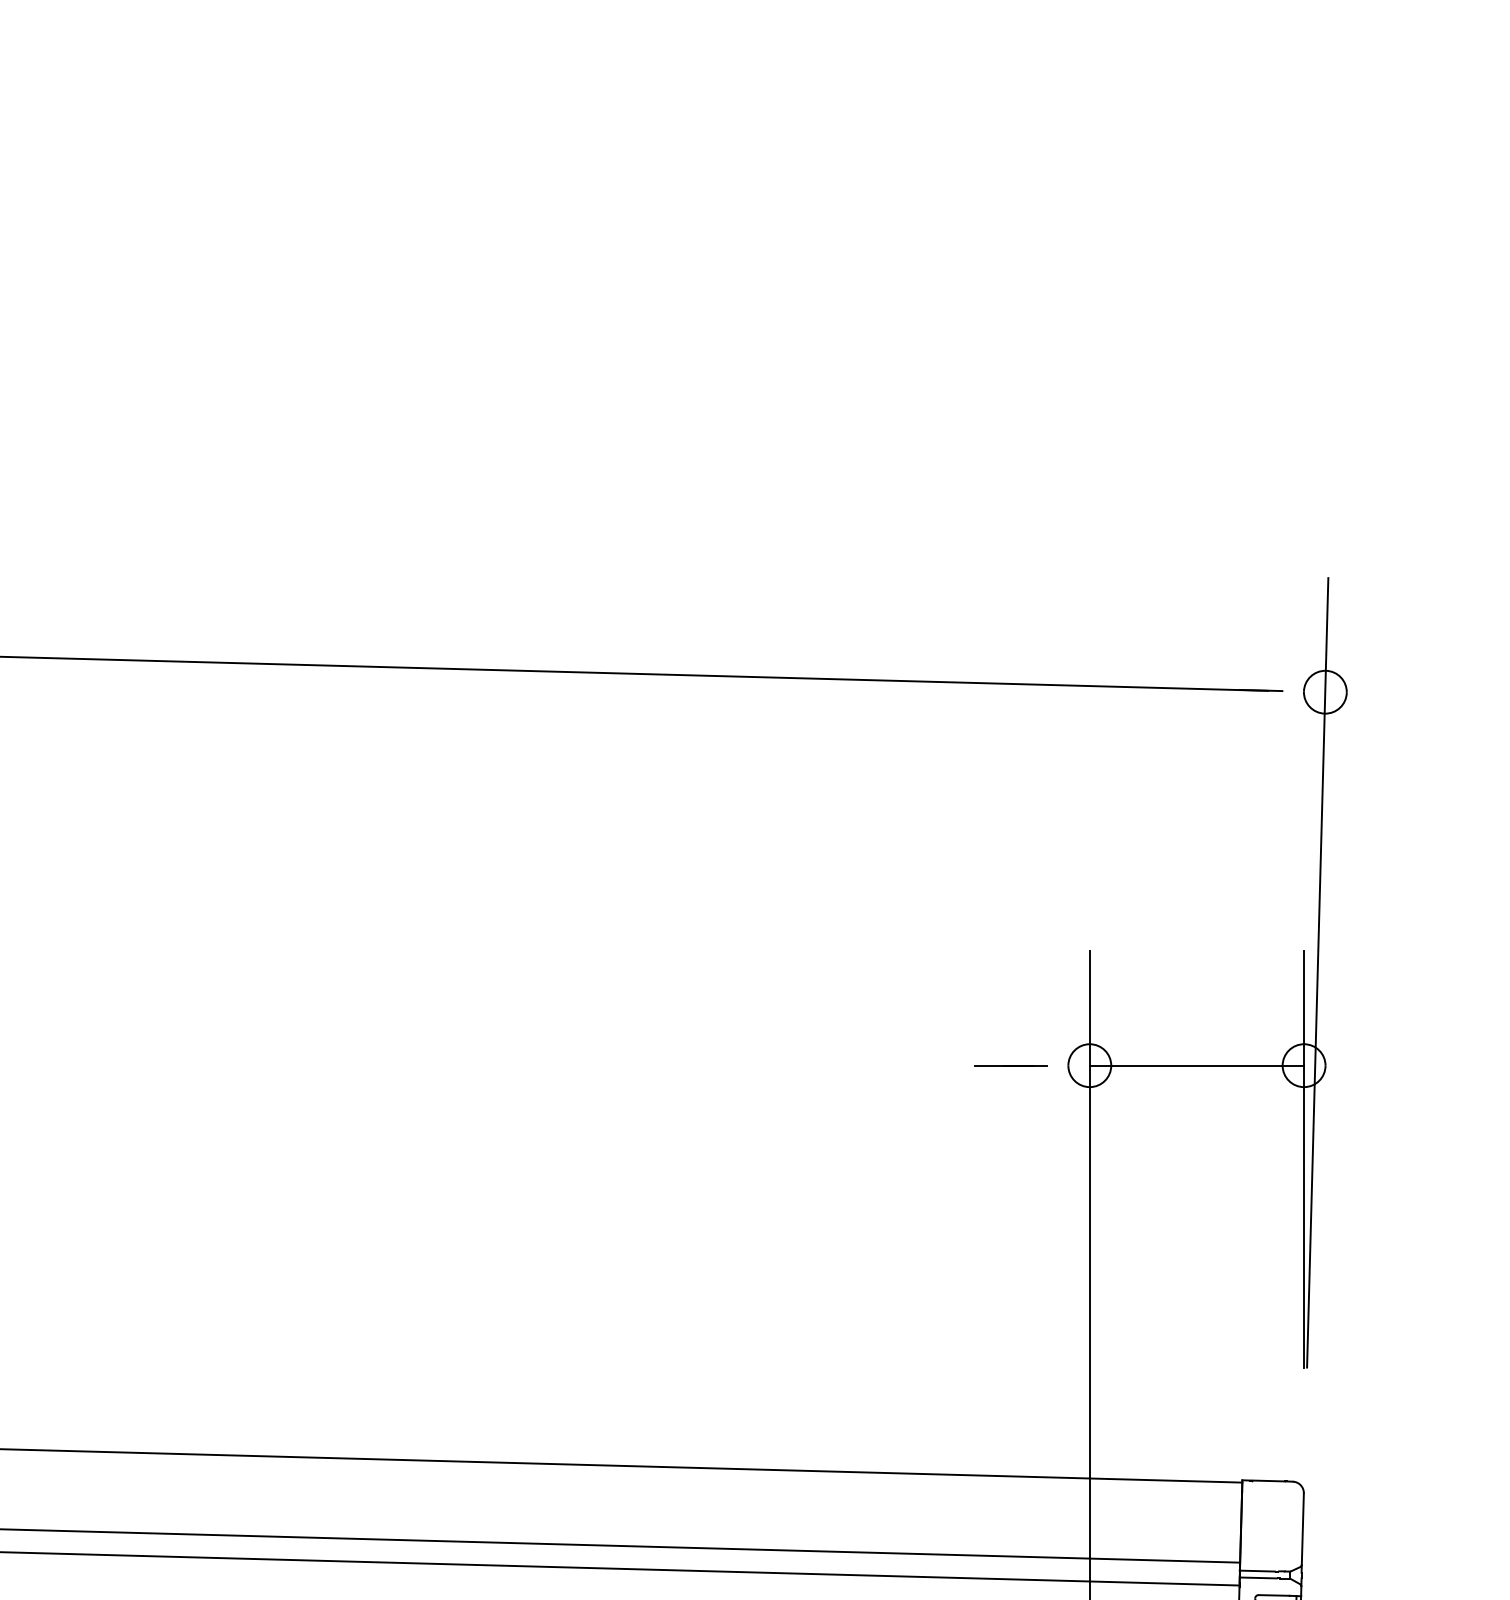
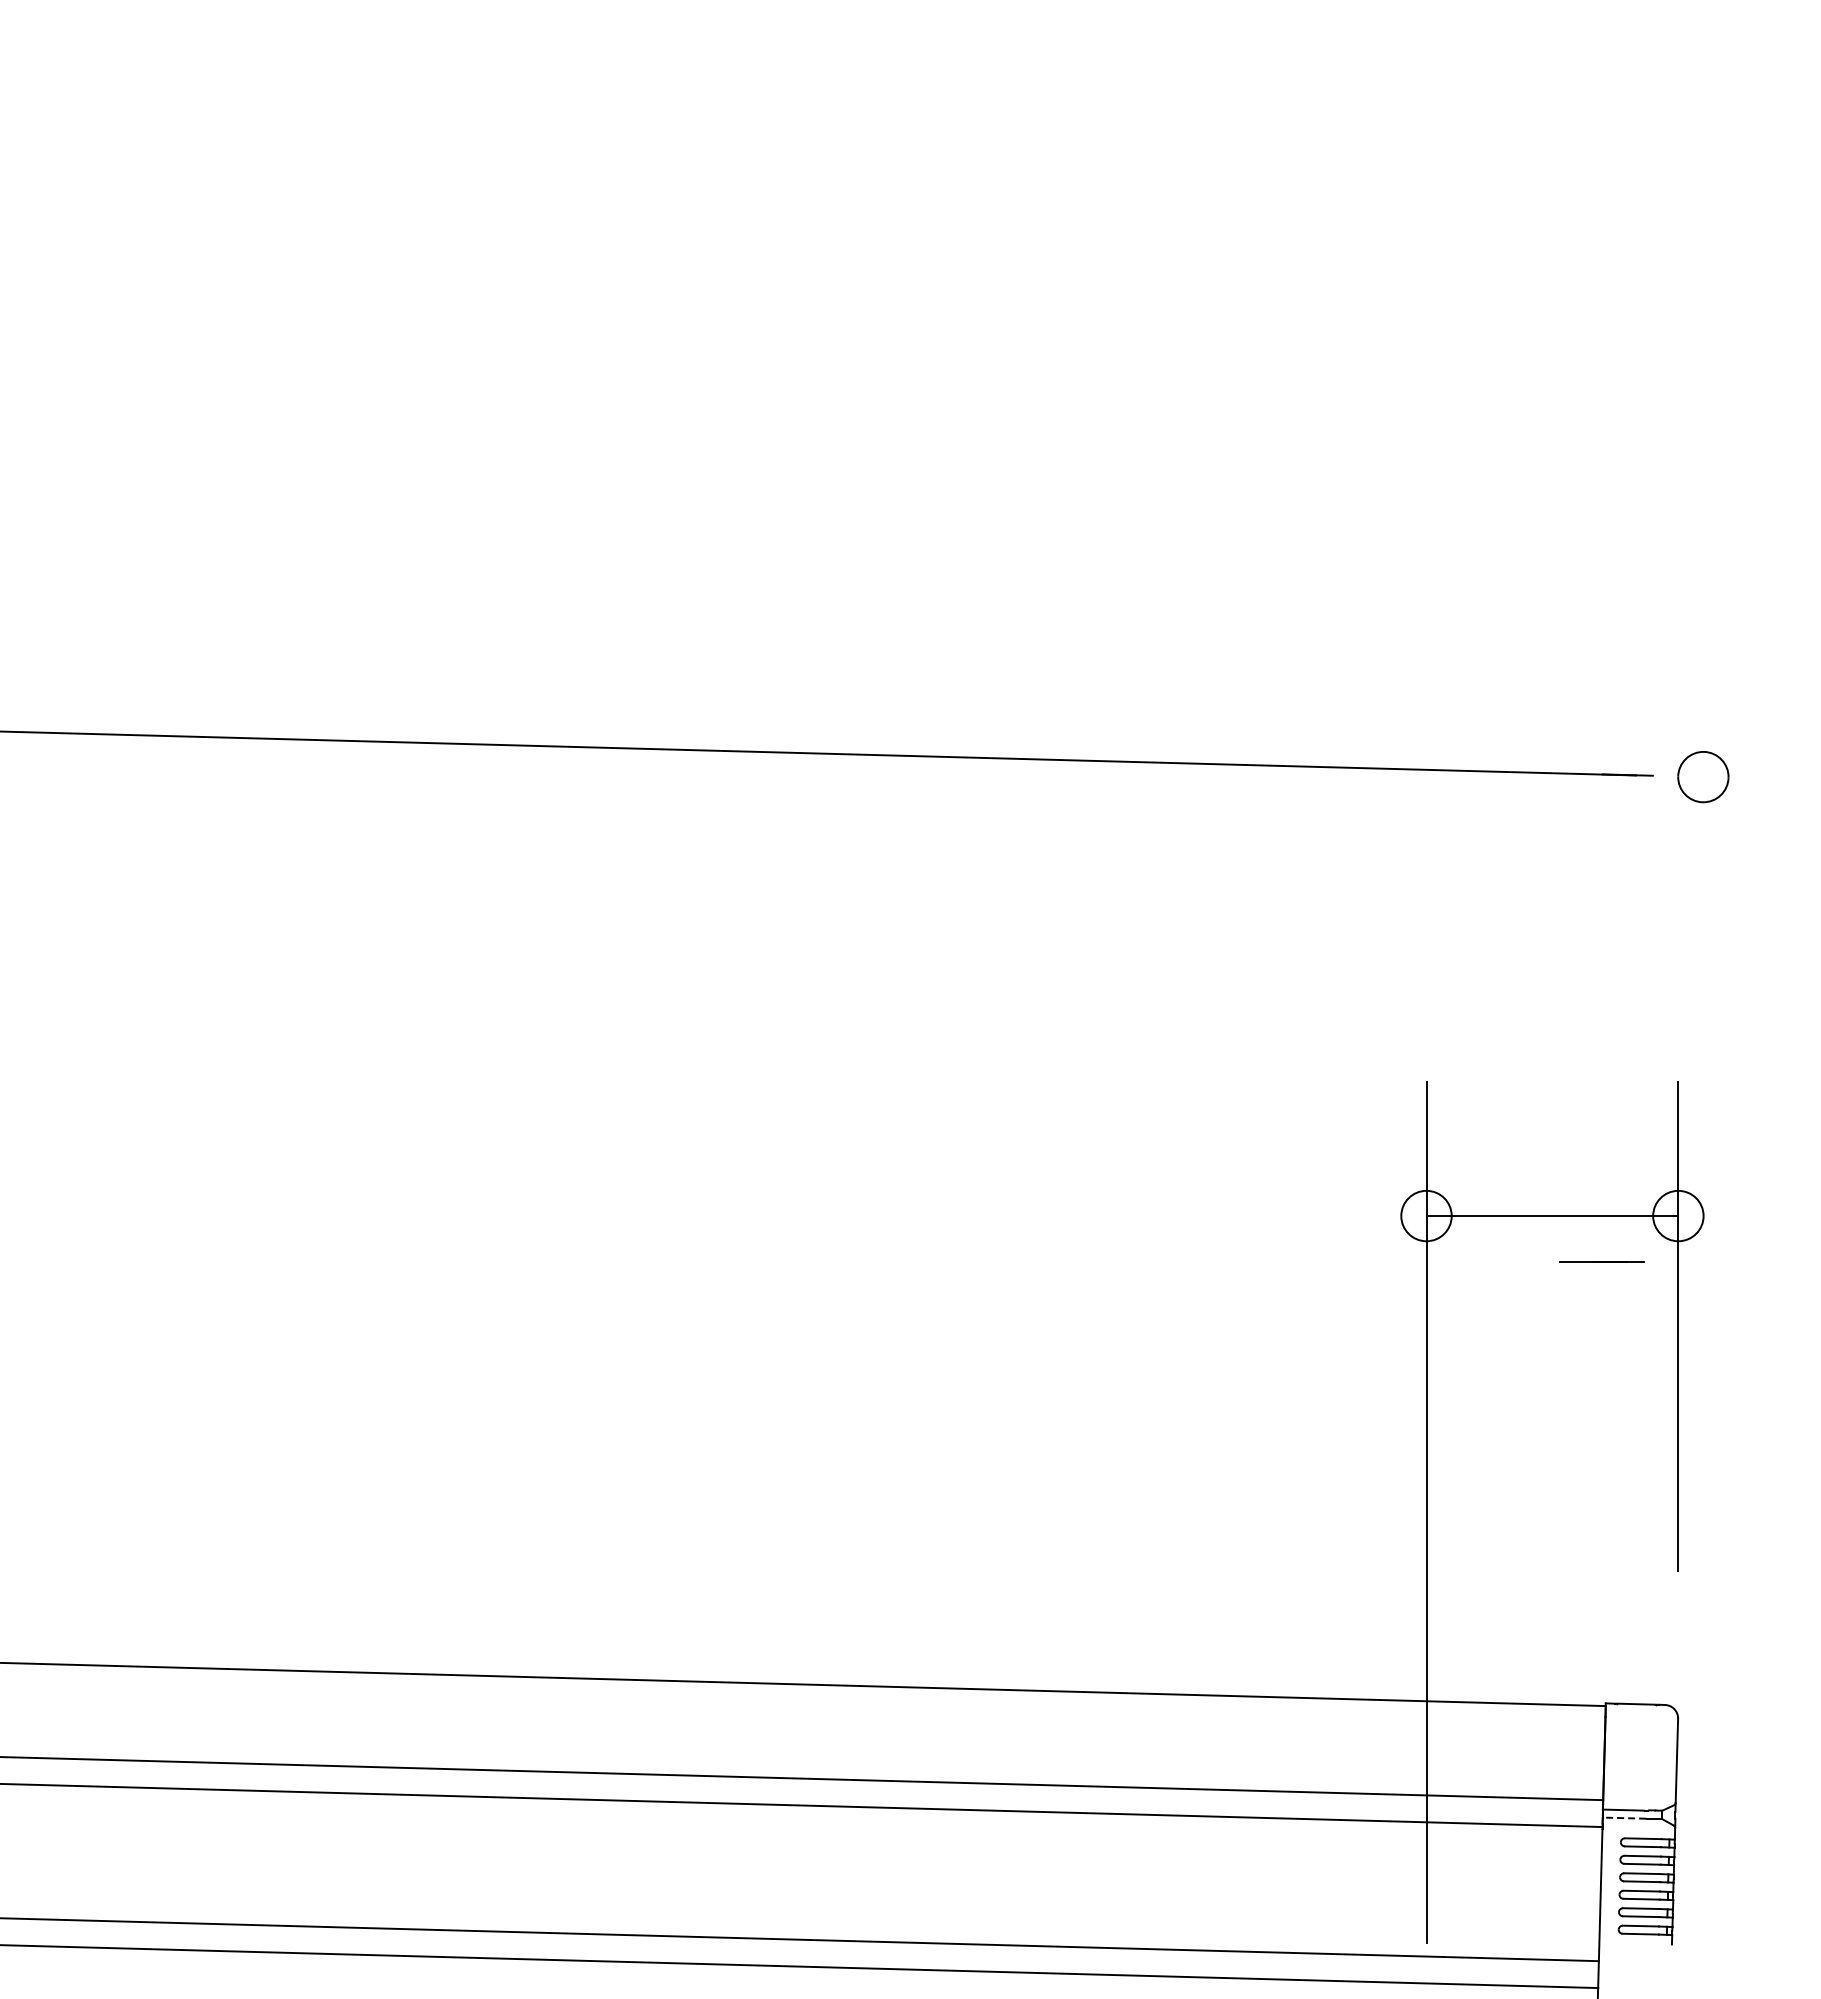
line: (1316, 972) -> (1693, 1106), removed
line: (1010, 1065) -> (1601, 1261), moved
line: (1258, 1578) -> (1624, 1818), solid -> dashed

